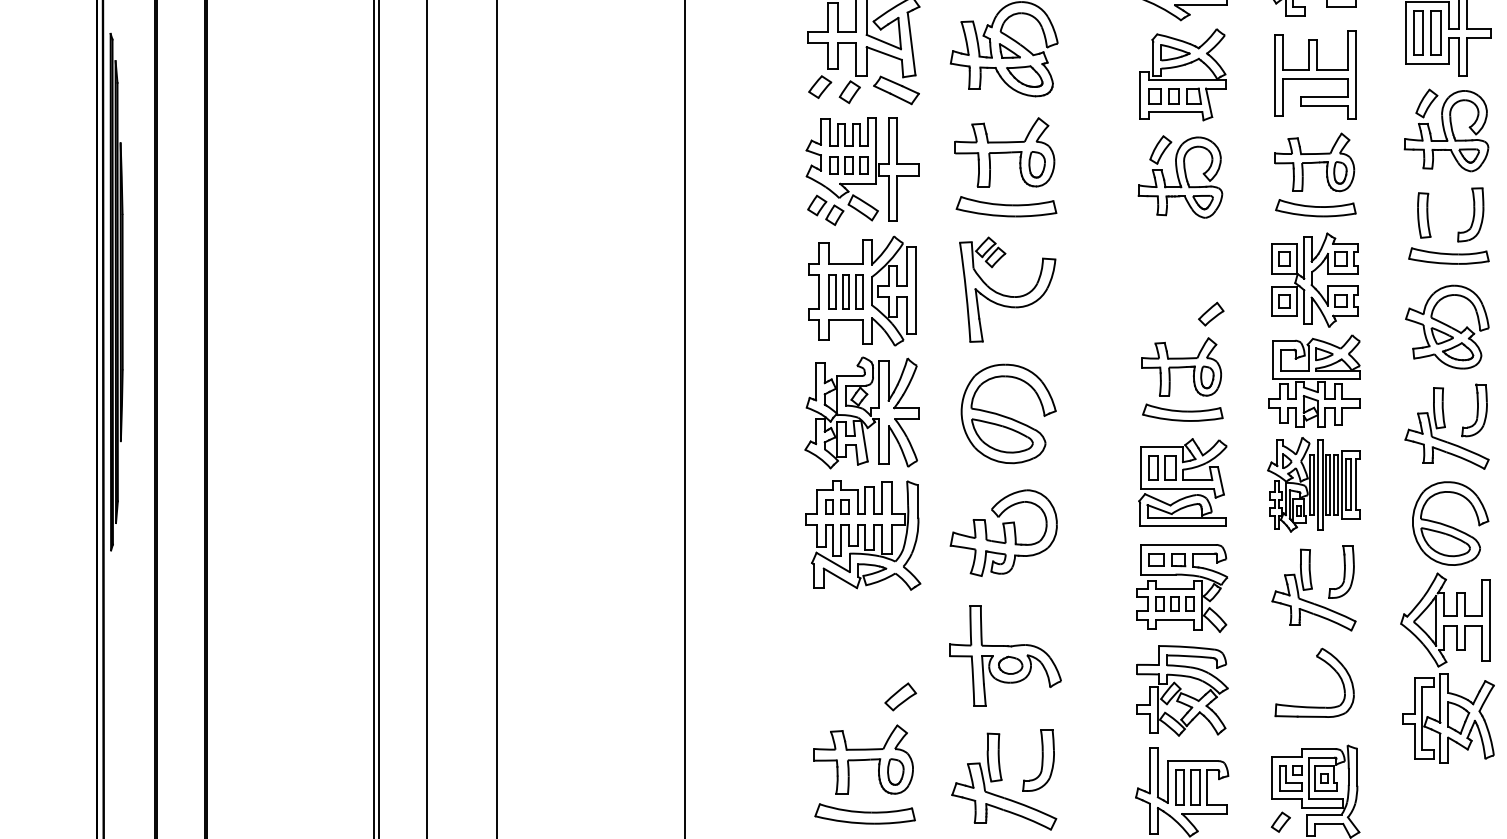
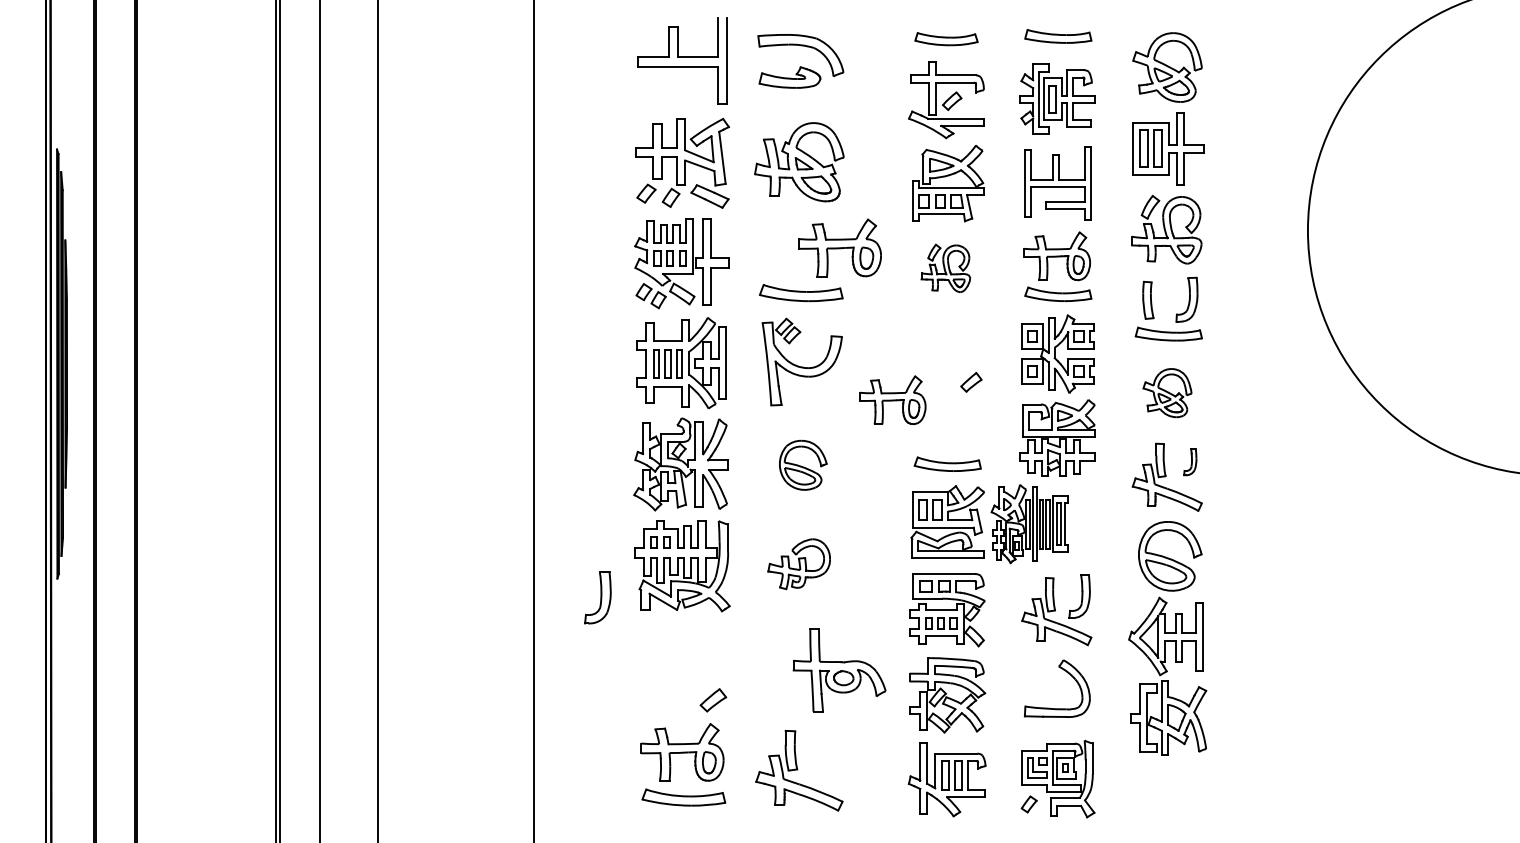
part: (1004, 151) -> (839, 247), moved
part: (1180, 177) -> (945, 268), size x0.7
part: (1447, 326) -> (1167, 392), size x0.7
part: (1181, 367) -> (892, 400), moved
part: (1474, 410) -> (1190, 462), size x0.6
part: (1009, 414) -> (803, 465), size x0.6
part: (1313, 485) -> (1029, 524), moved
part: (1004, 532) -> (799, 563), size x0.7
part: (1005, 656) -> (839, 670), moved
part: (1038, 759) -> (597, 597), moved

